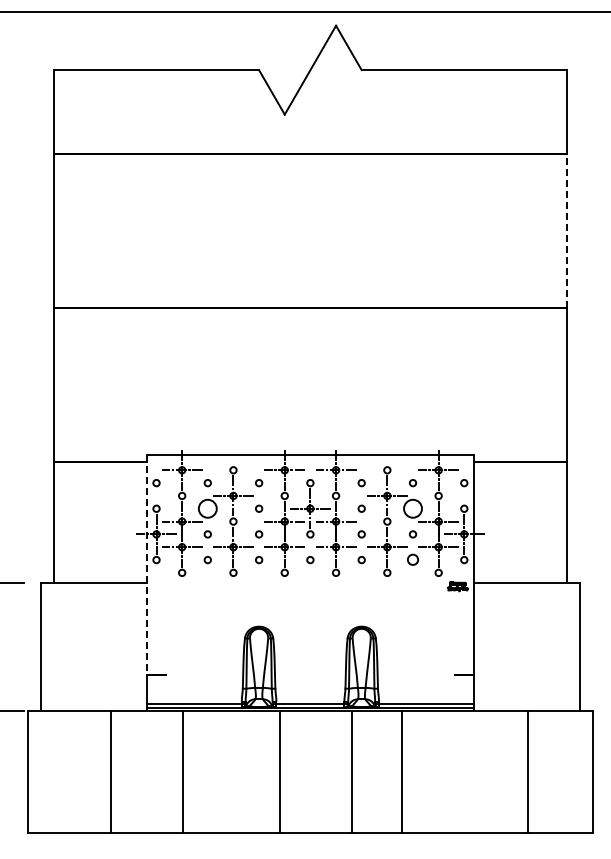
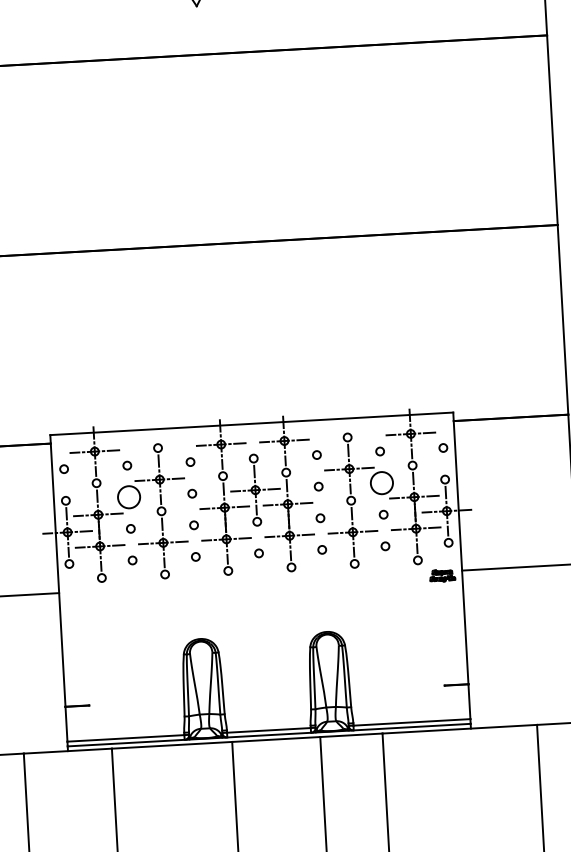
line: (566, 230) -> (551, 129), dashed -> solid
circle: (412, 560) -> (384, 546), size x0.62
line: (146, 565) -> (57, 571), dashed -> solid

